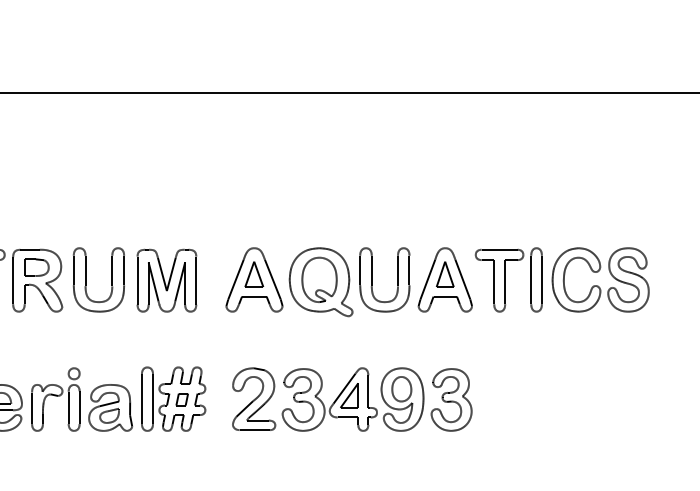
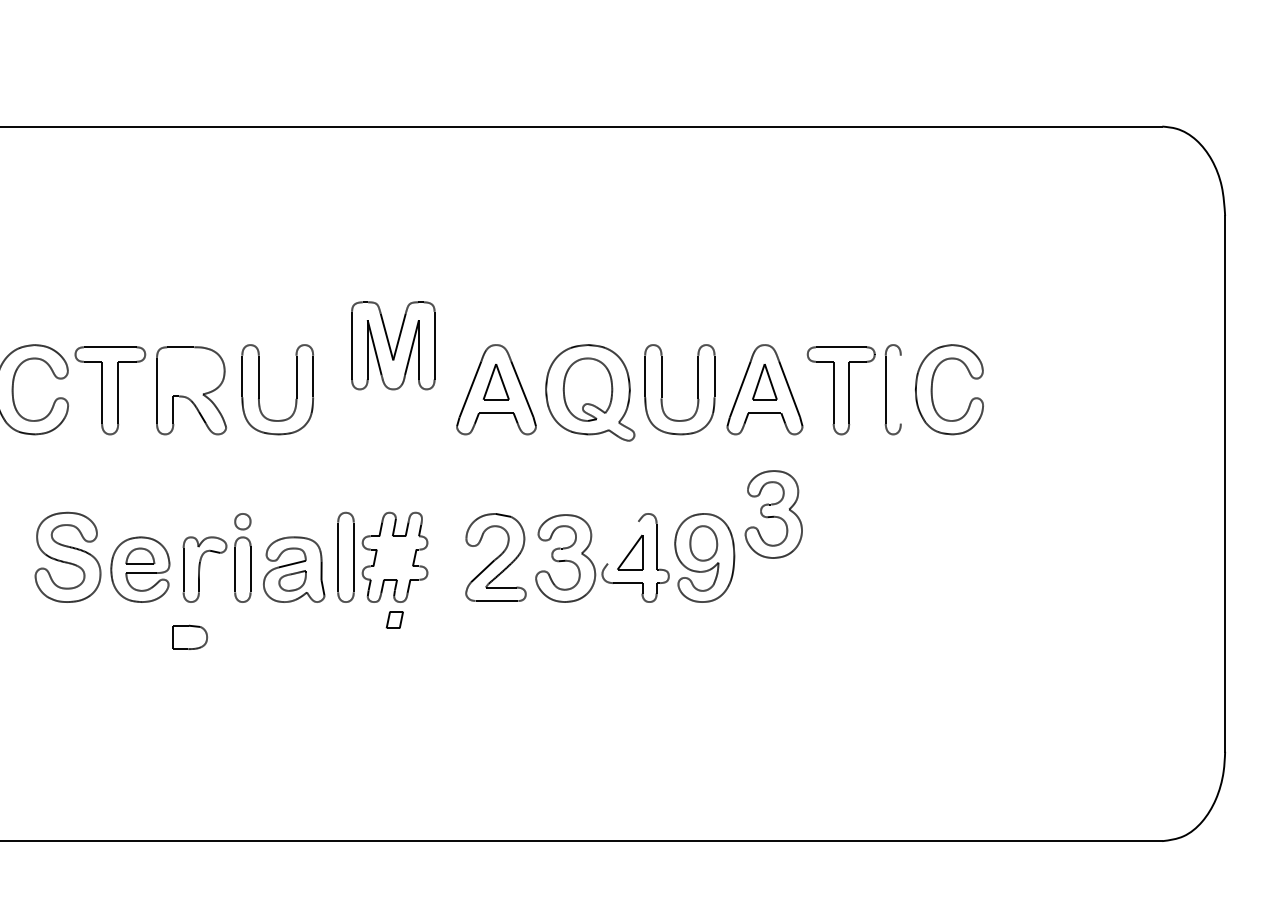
part: (36, 266) -> (189, 636), moved
line: (541, 279) -> (900, 389), removed
part: (628, 279) -> (1022, 389), removed
part: (167, 280) -> (393, 345), moved
line: (344, 388) -> (622, 542), removed
part: (181, 399) -> (394, 619), moved
part: (451, 399) -> (773, 514), moved

